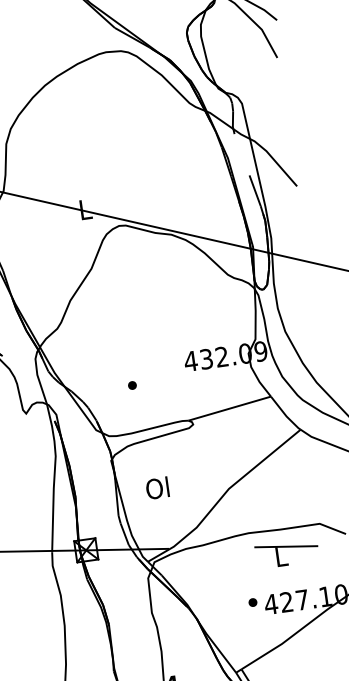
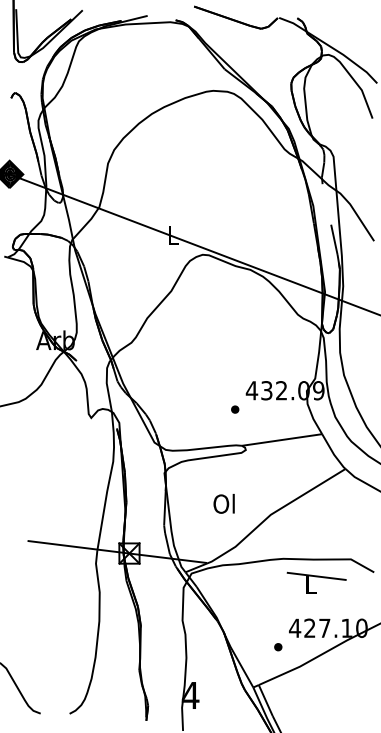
part: (132, 385) -> (235, 409), moved
text: (156, 487) -> (223, 503), moved
part: (253, 602) -> (278, 647), moved

